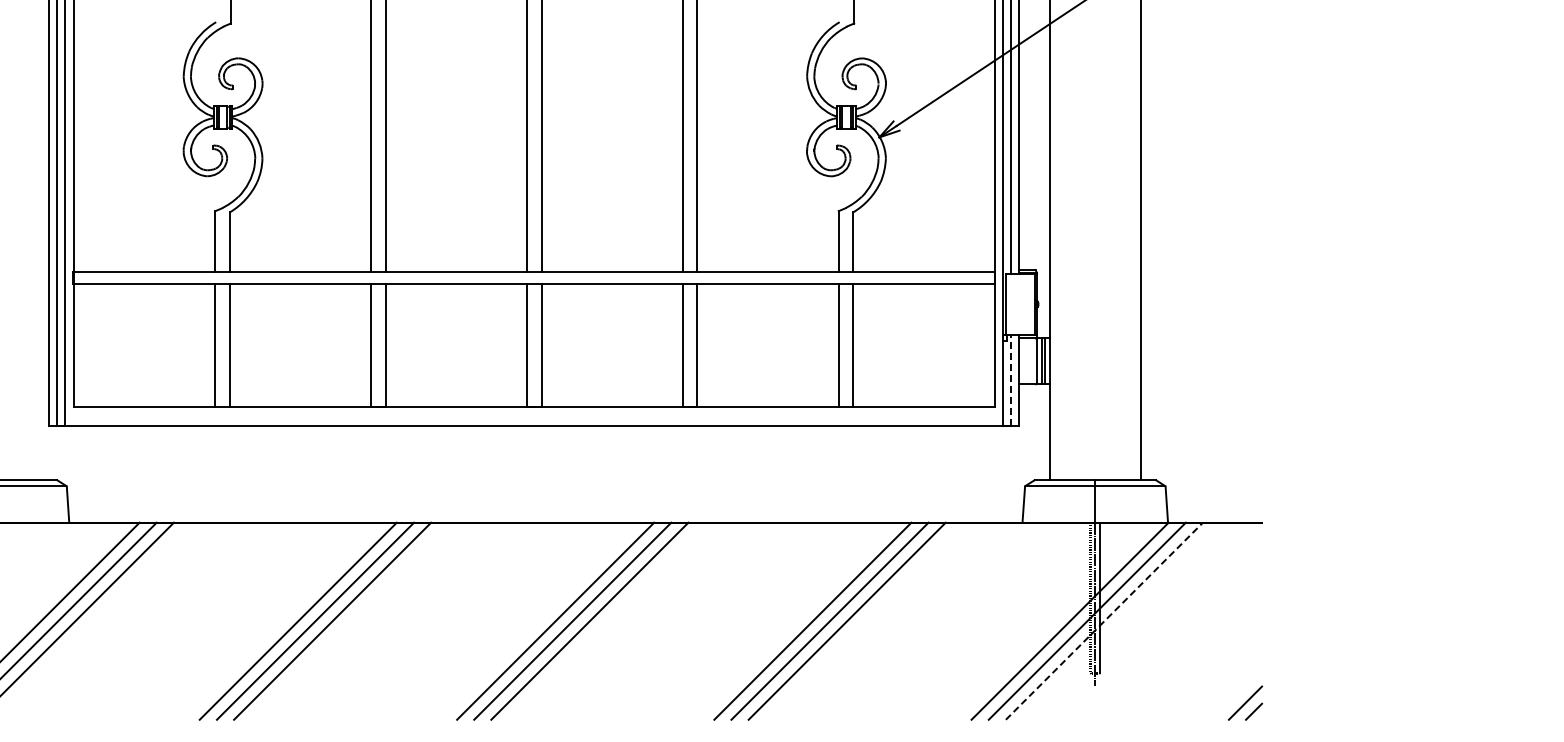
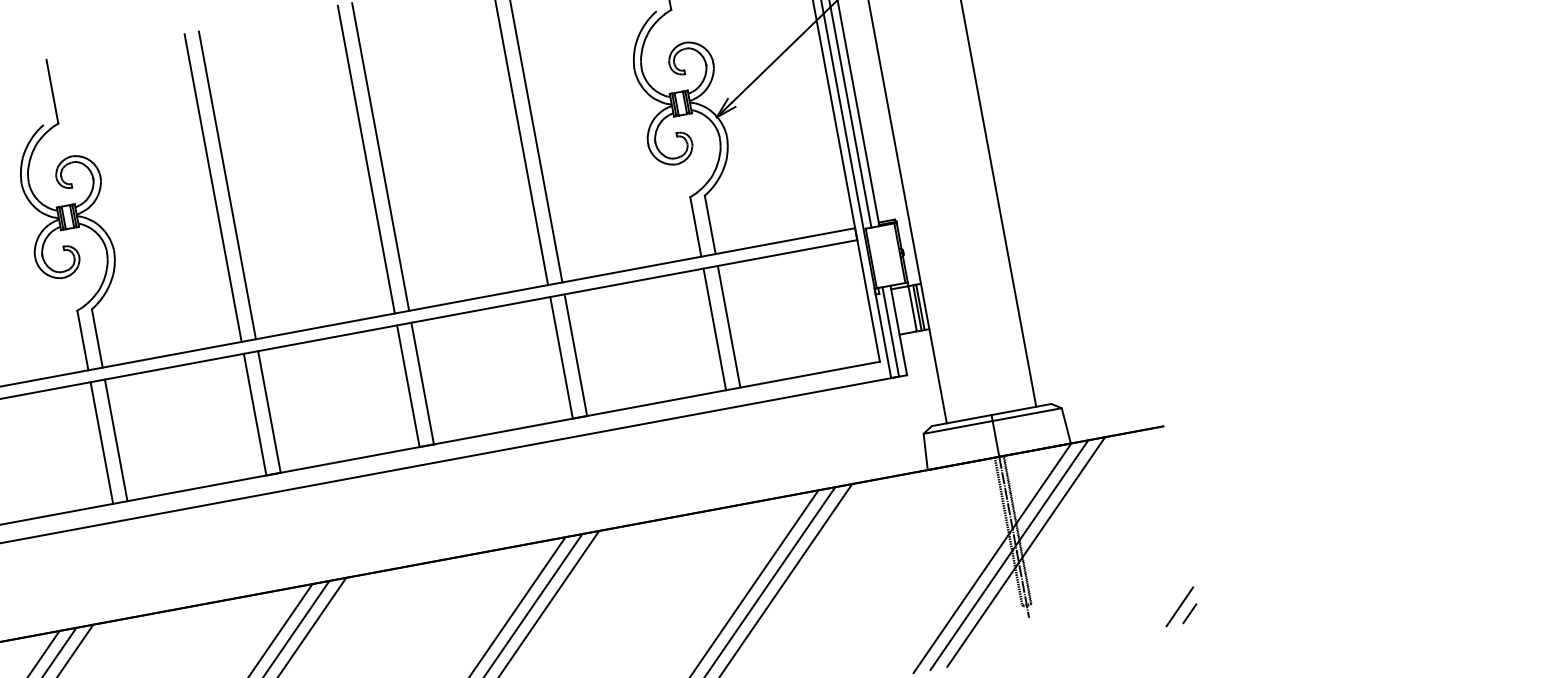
line: (1011, 379) -> (890, 331), dashed -> solid
line: (1104, 620) -> (1026, 551), dashed -> solid

